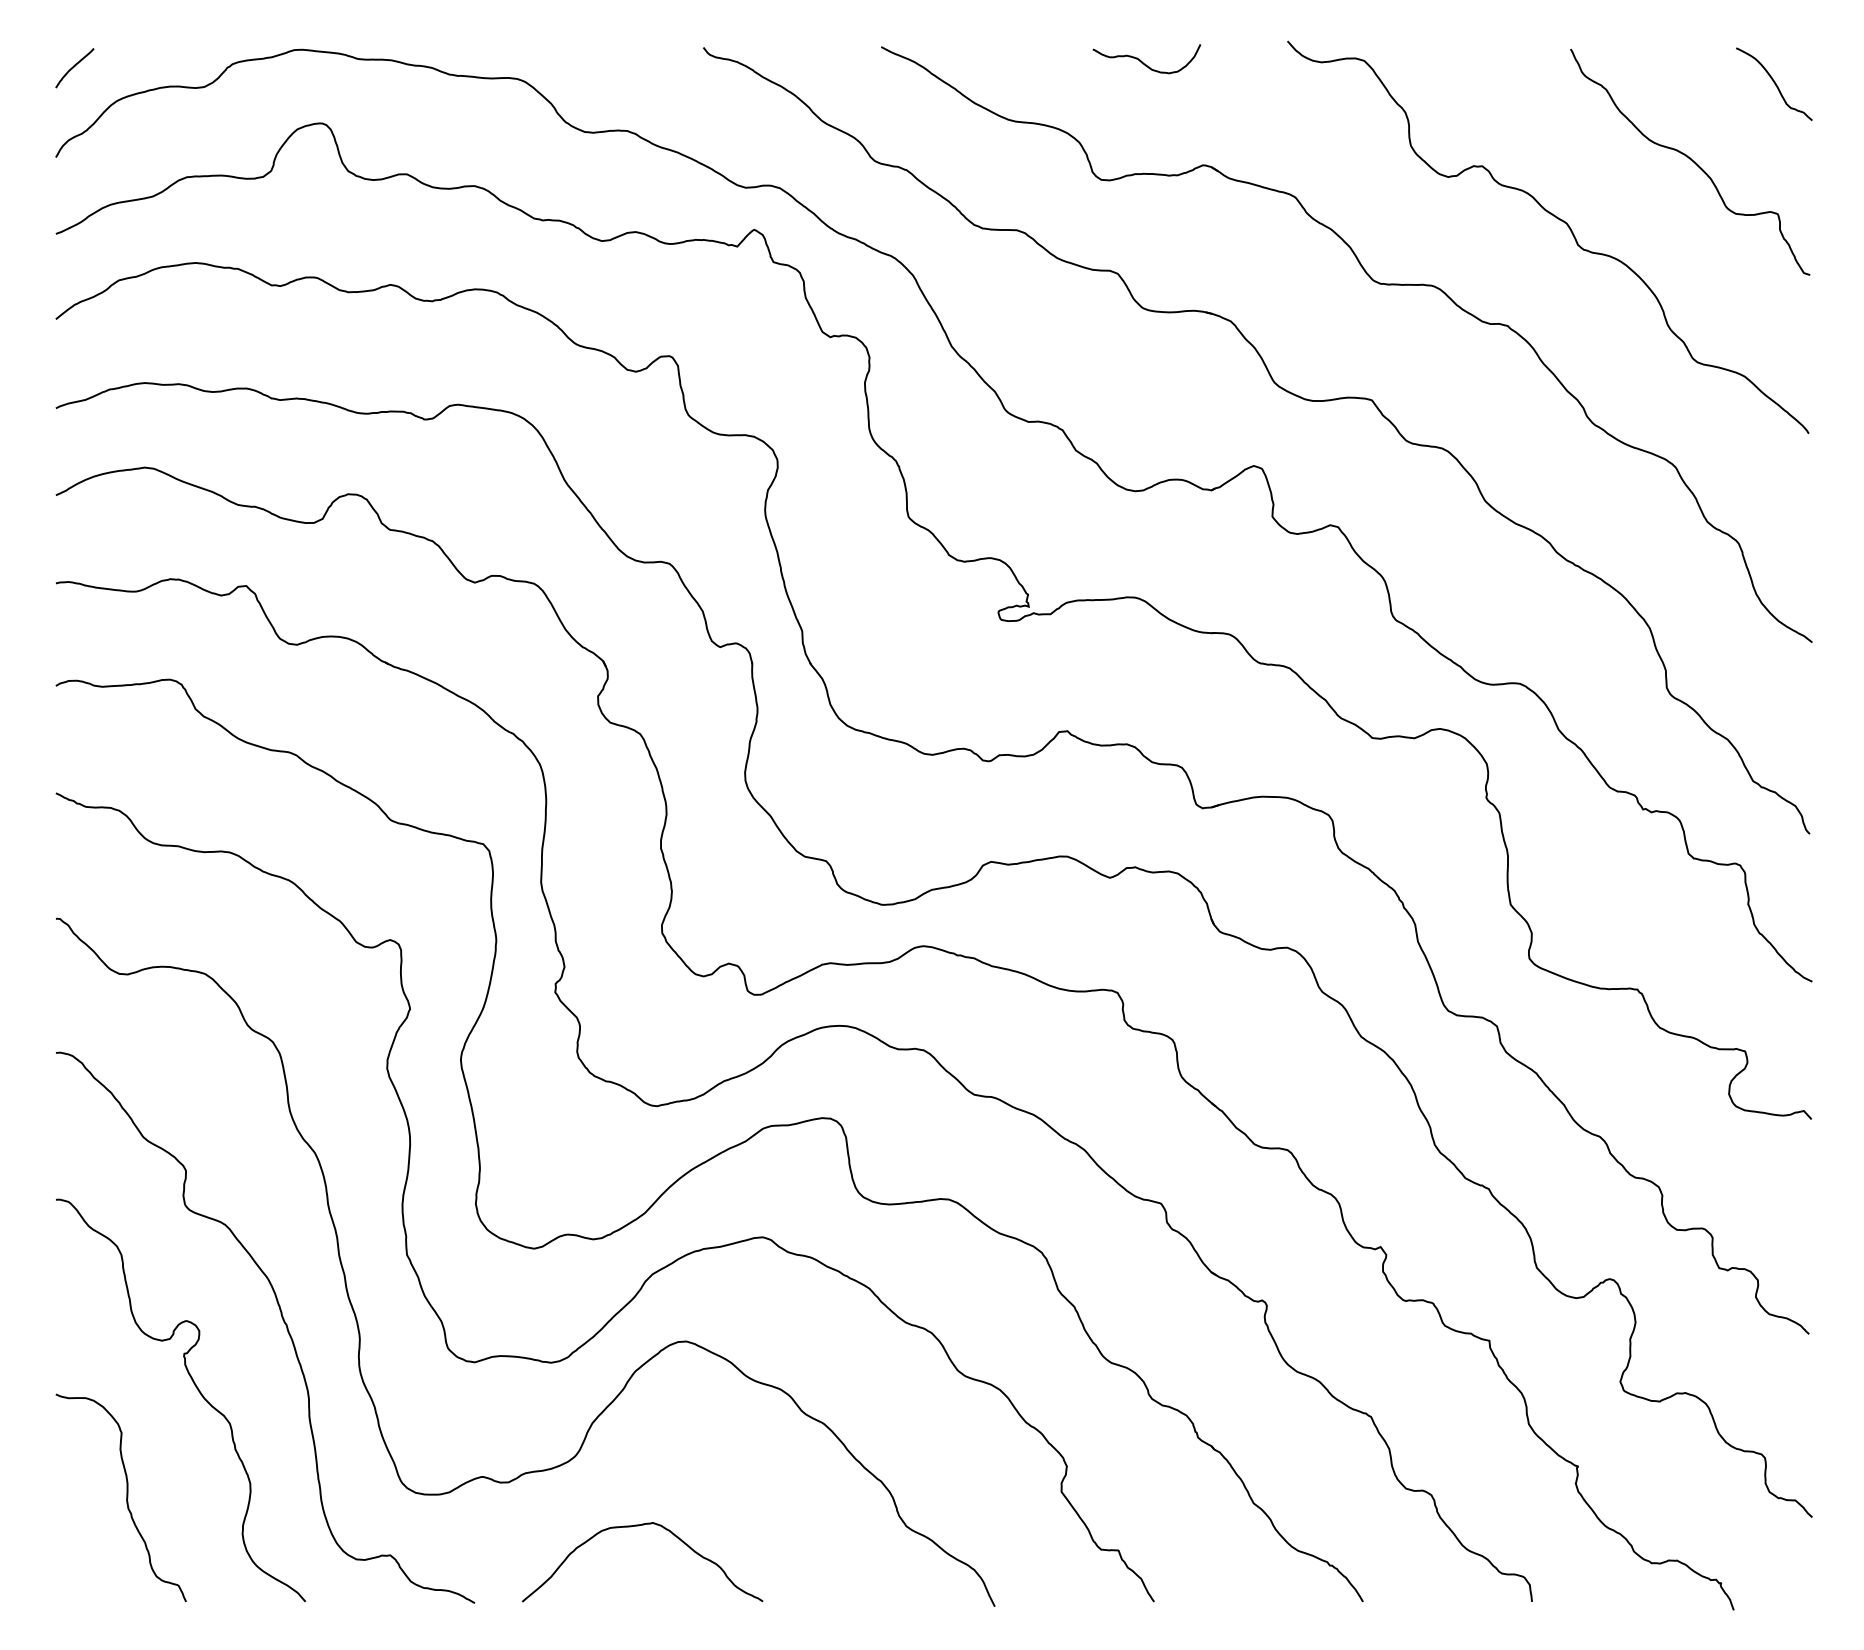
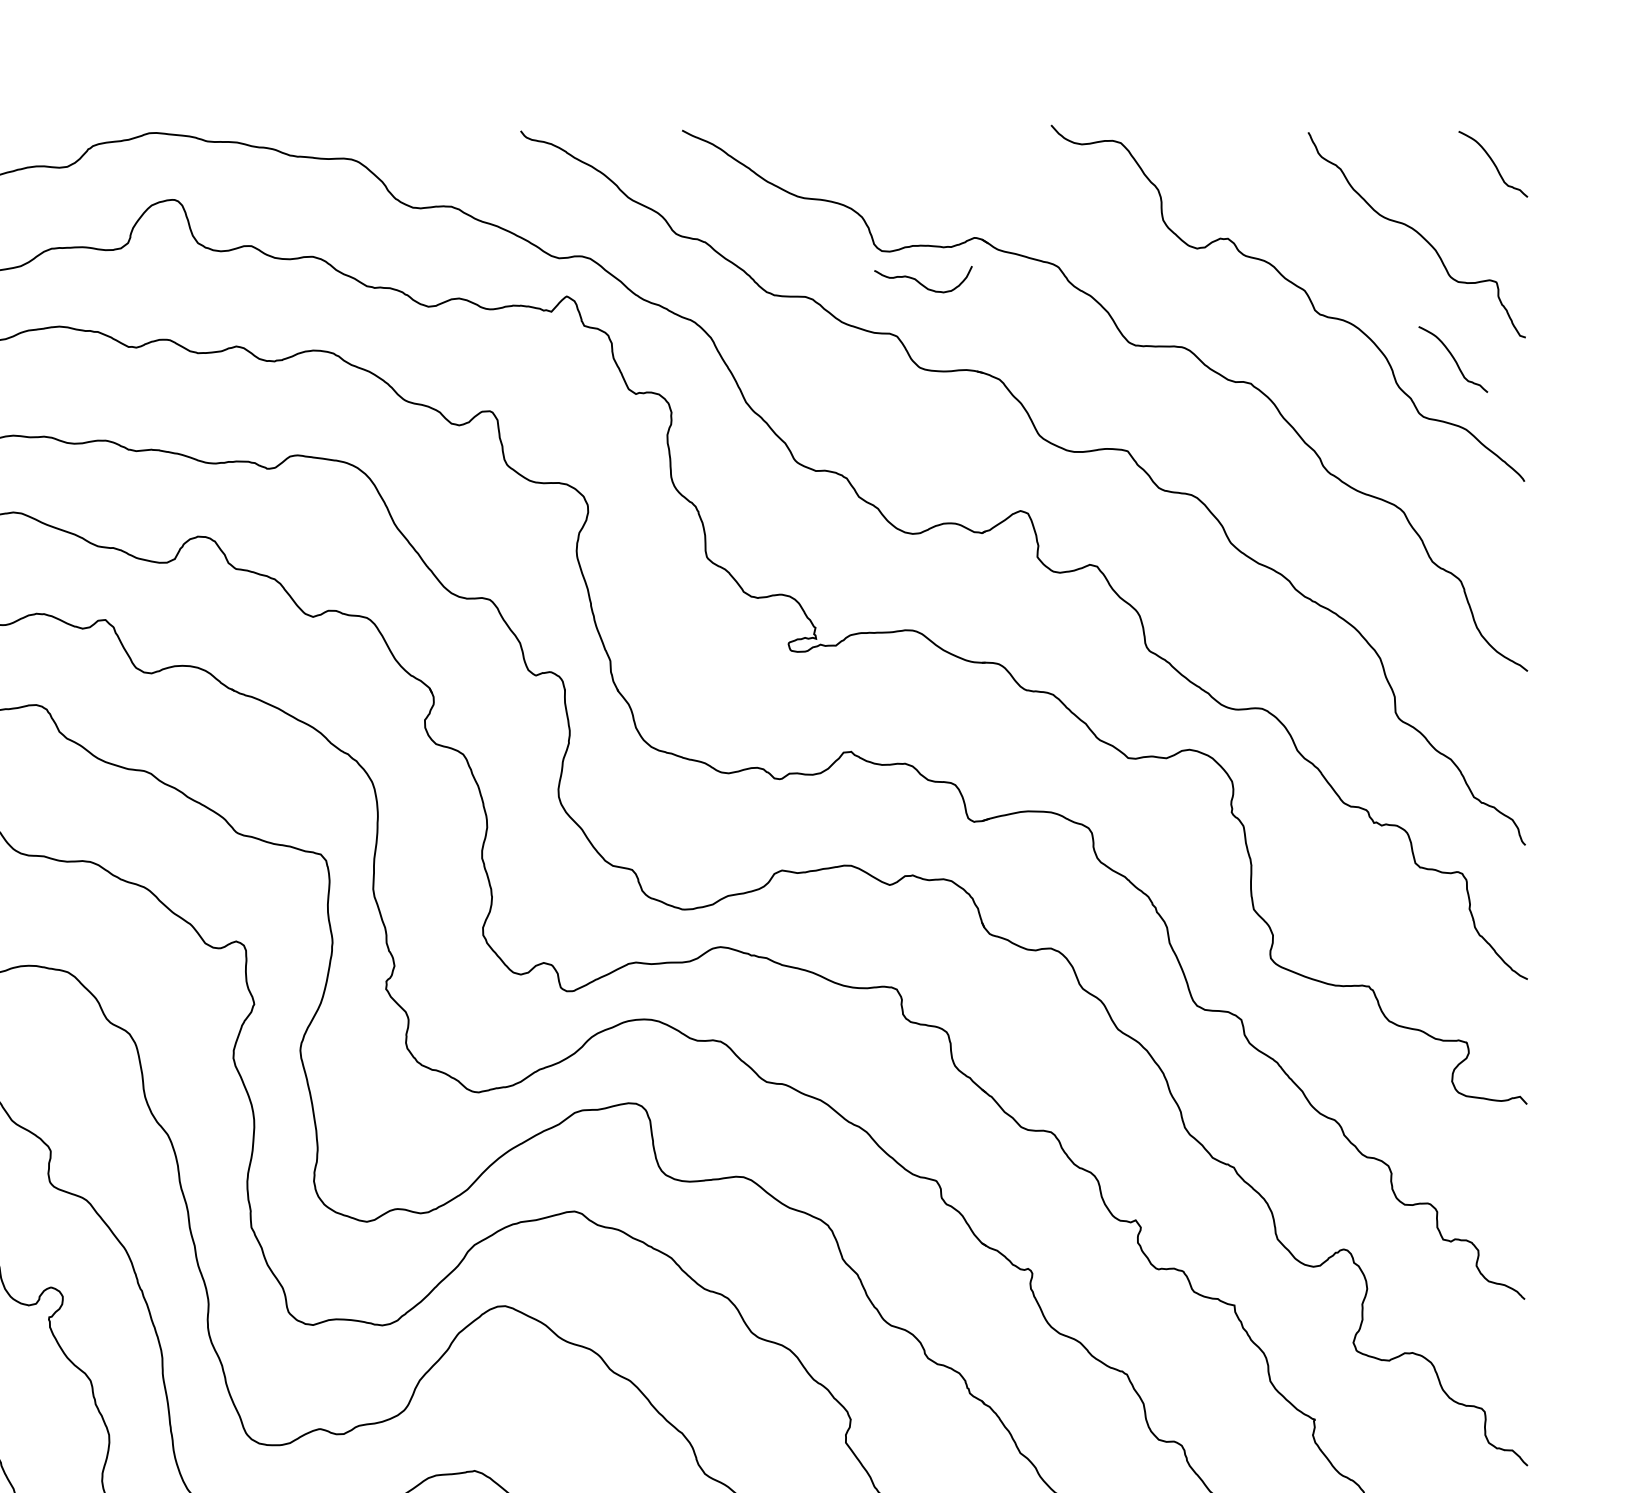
curve: (1145, 63) -> (922, 283), moved
curve: (1730, 298) -> (1453, 358), added

